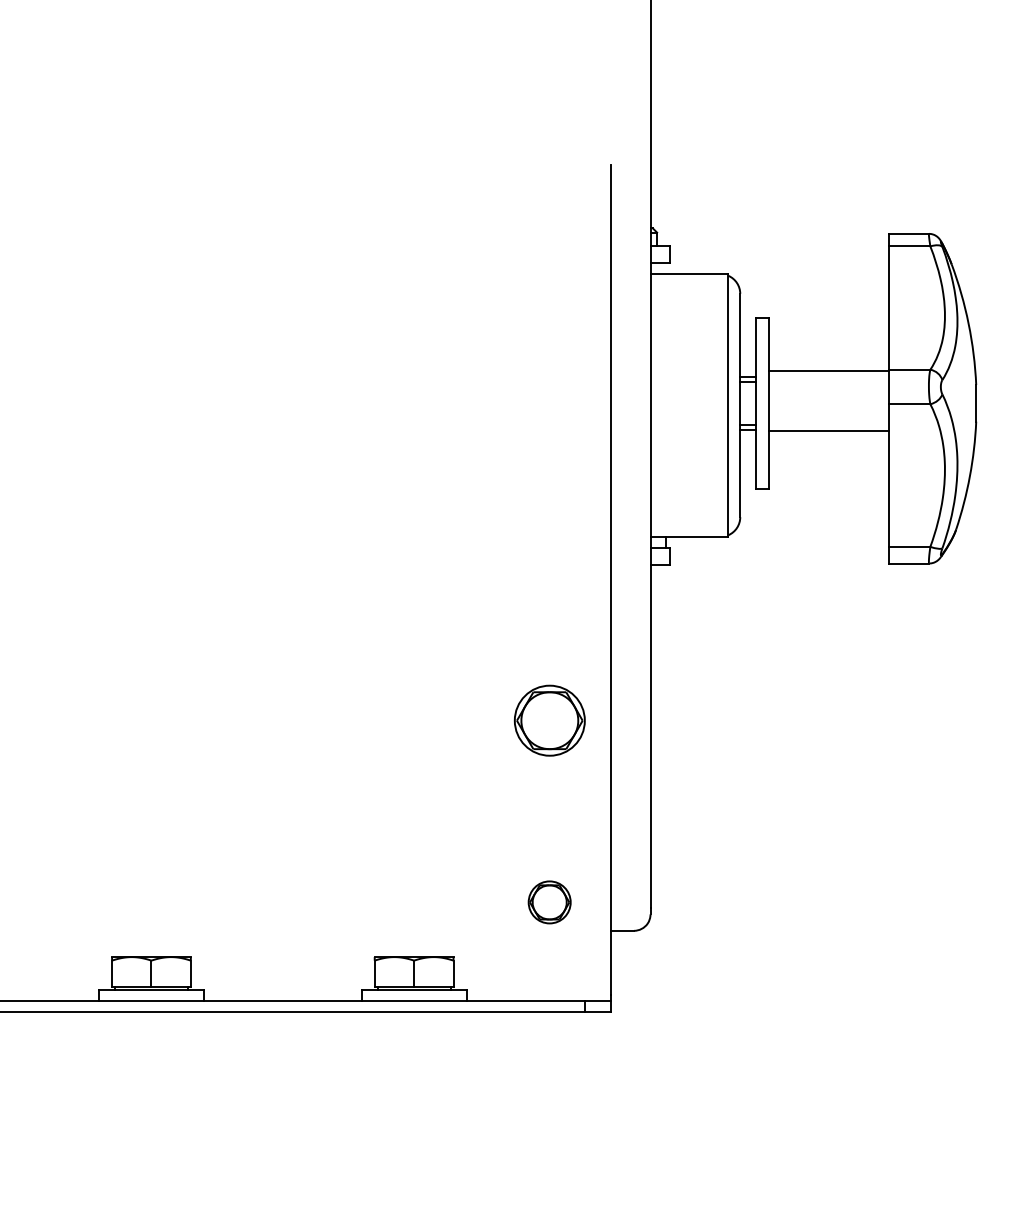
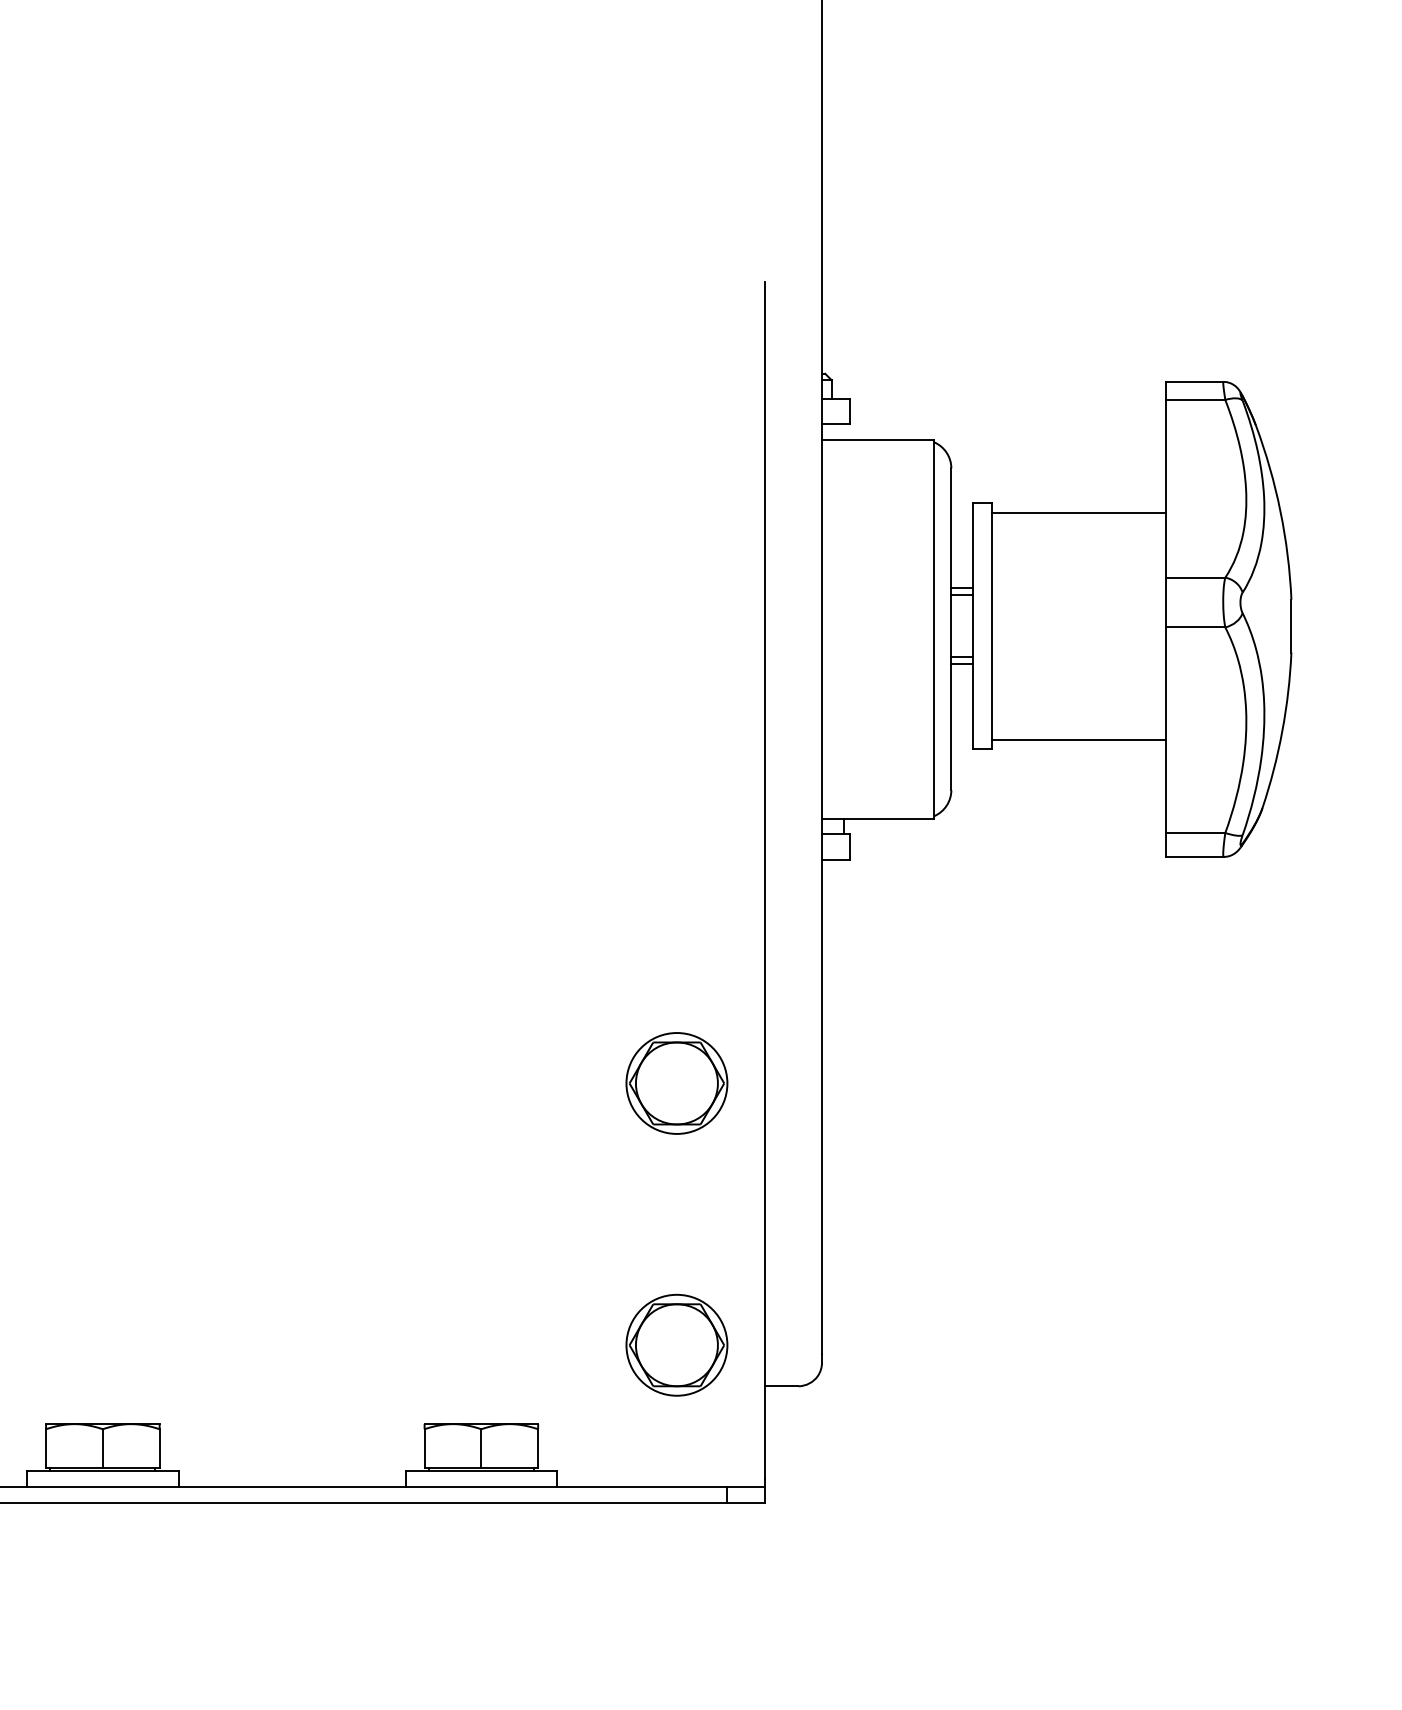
line: (828, 370) -> (1078, 512), moved
line: (828, 431) -> (1078, 740), moved
part: (549, 902) -> (676, 1345), size x1.67

